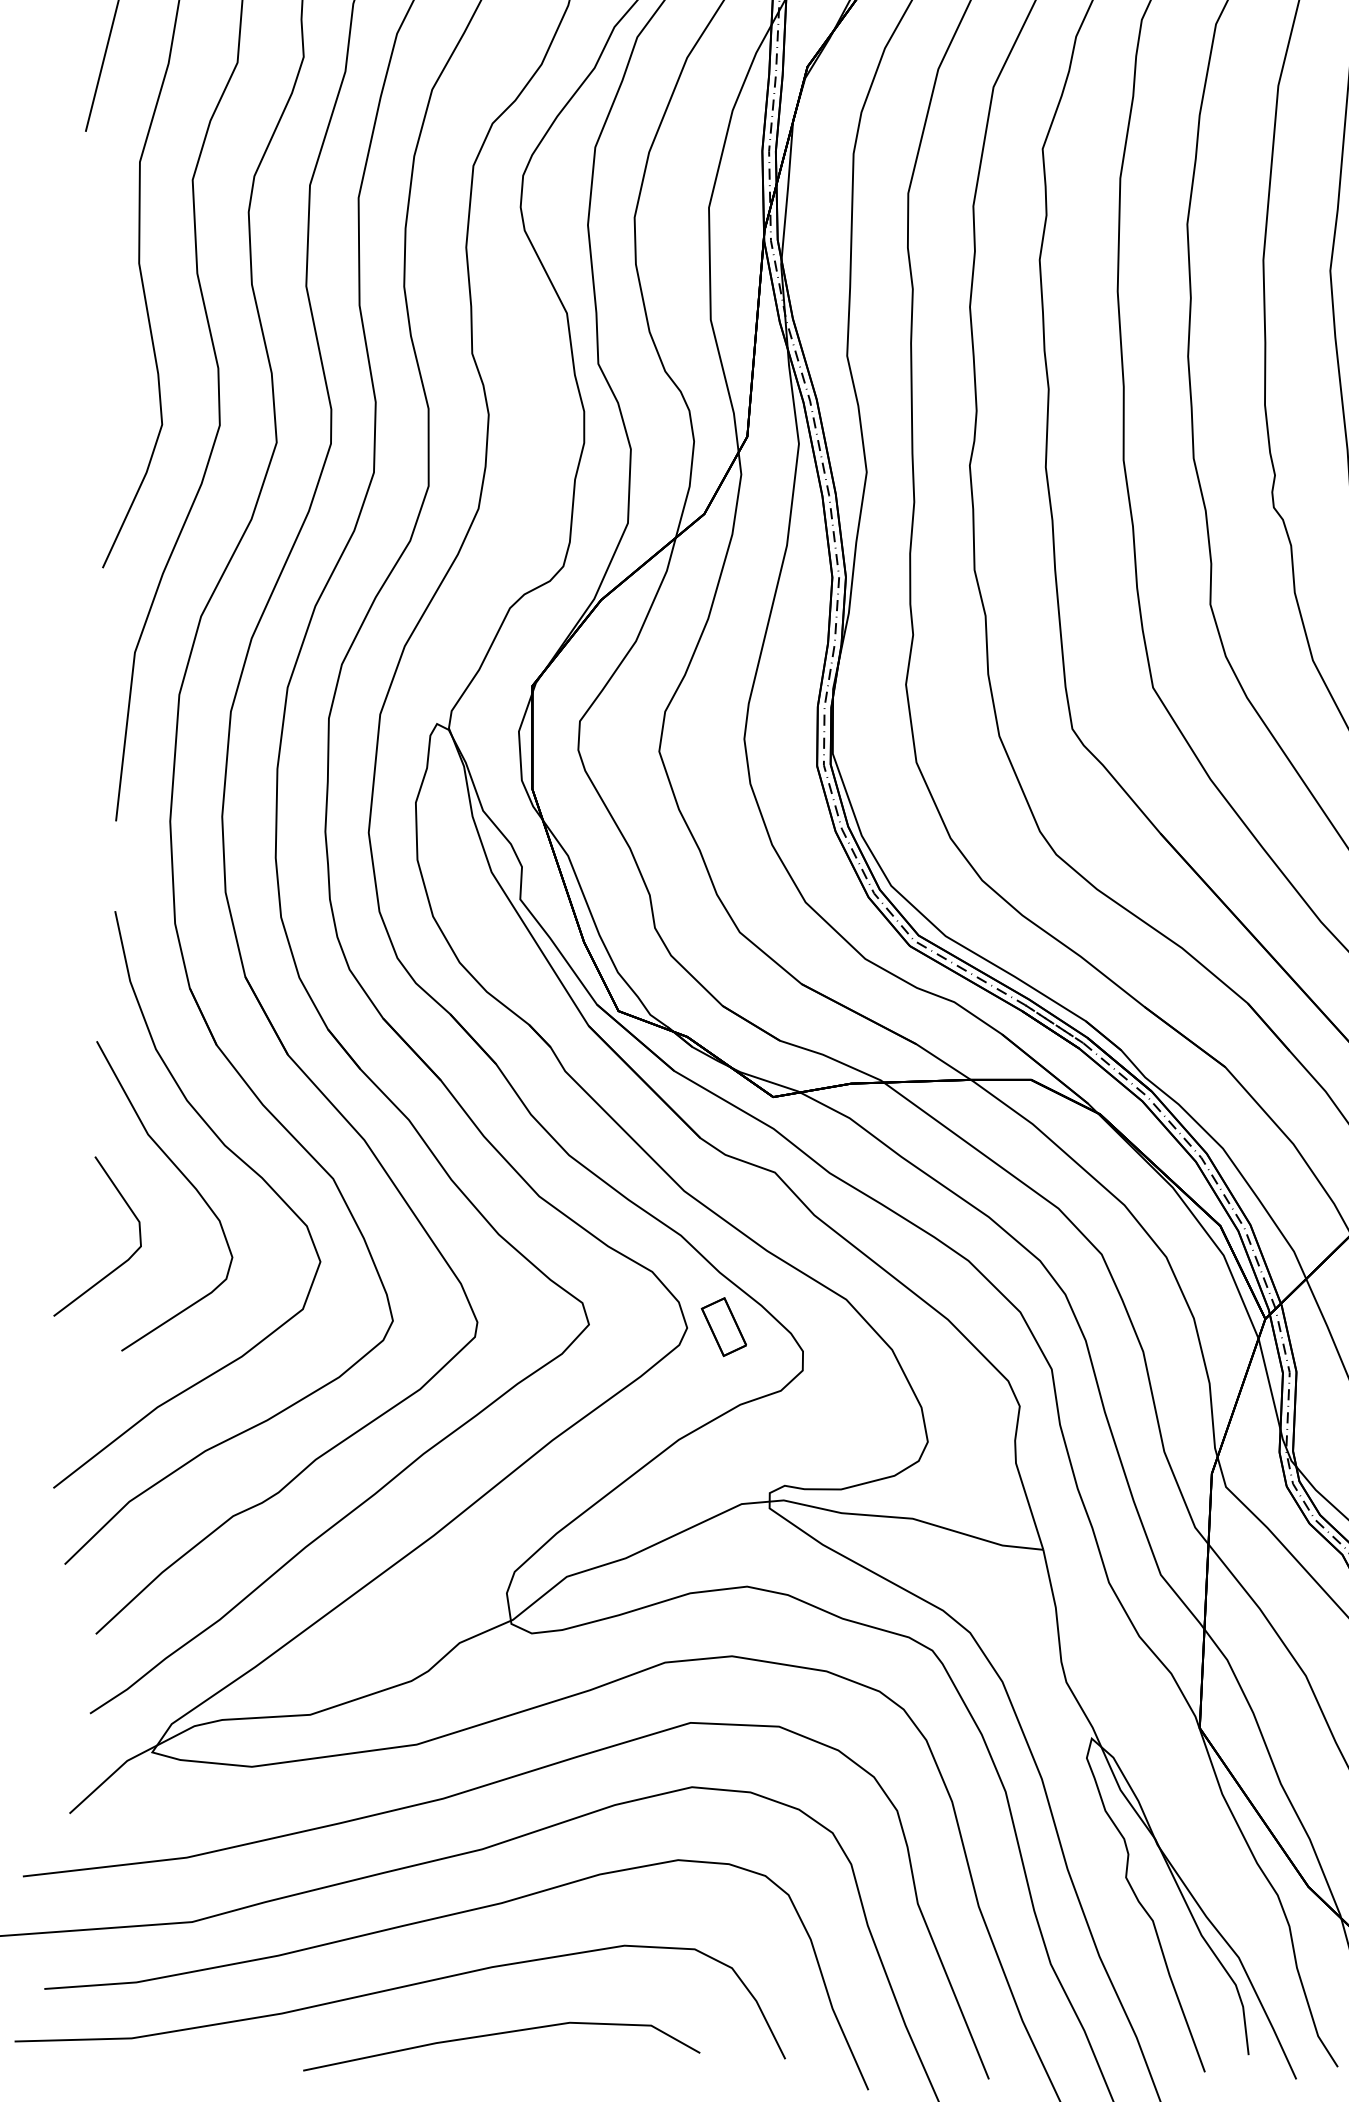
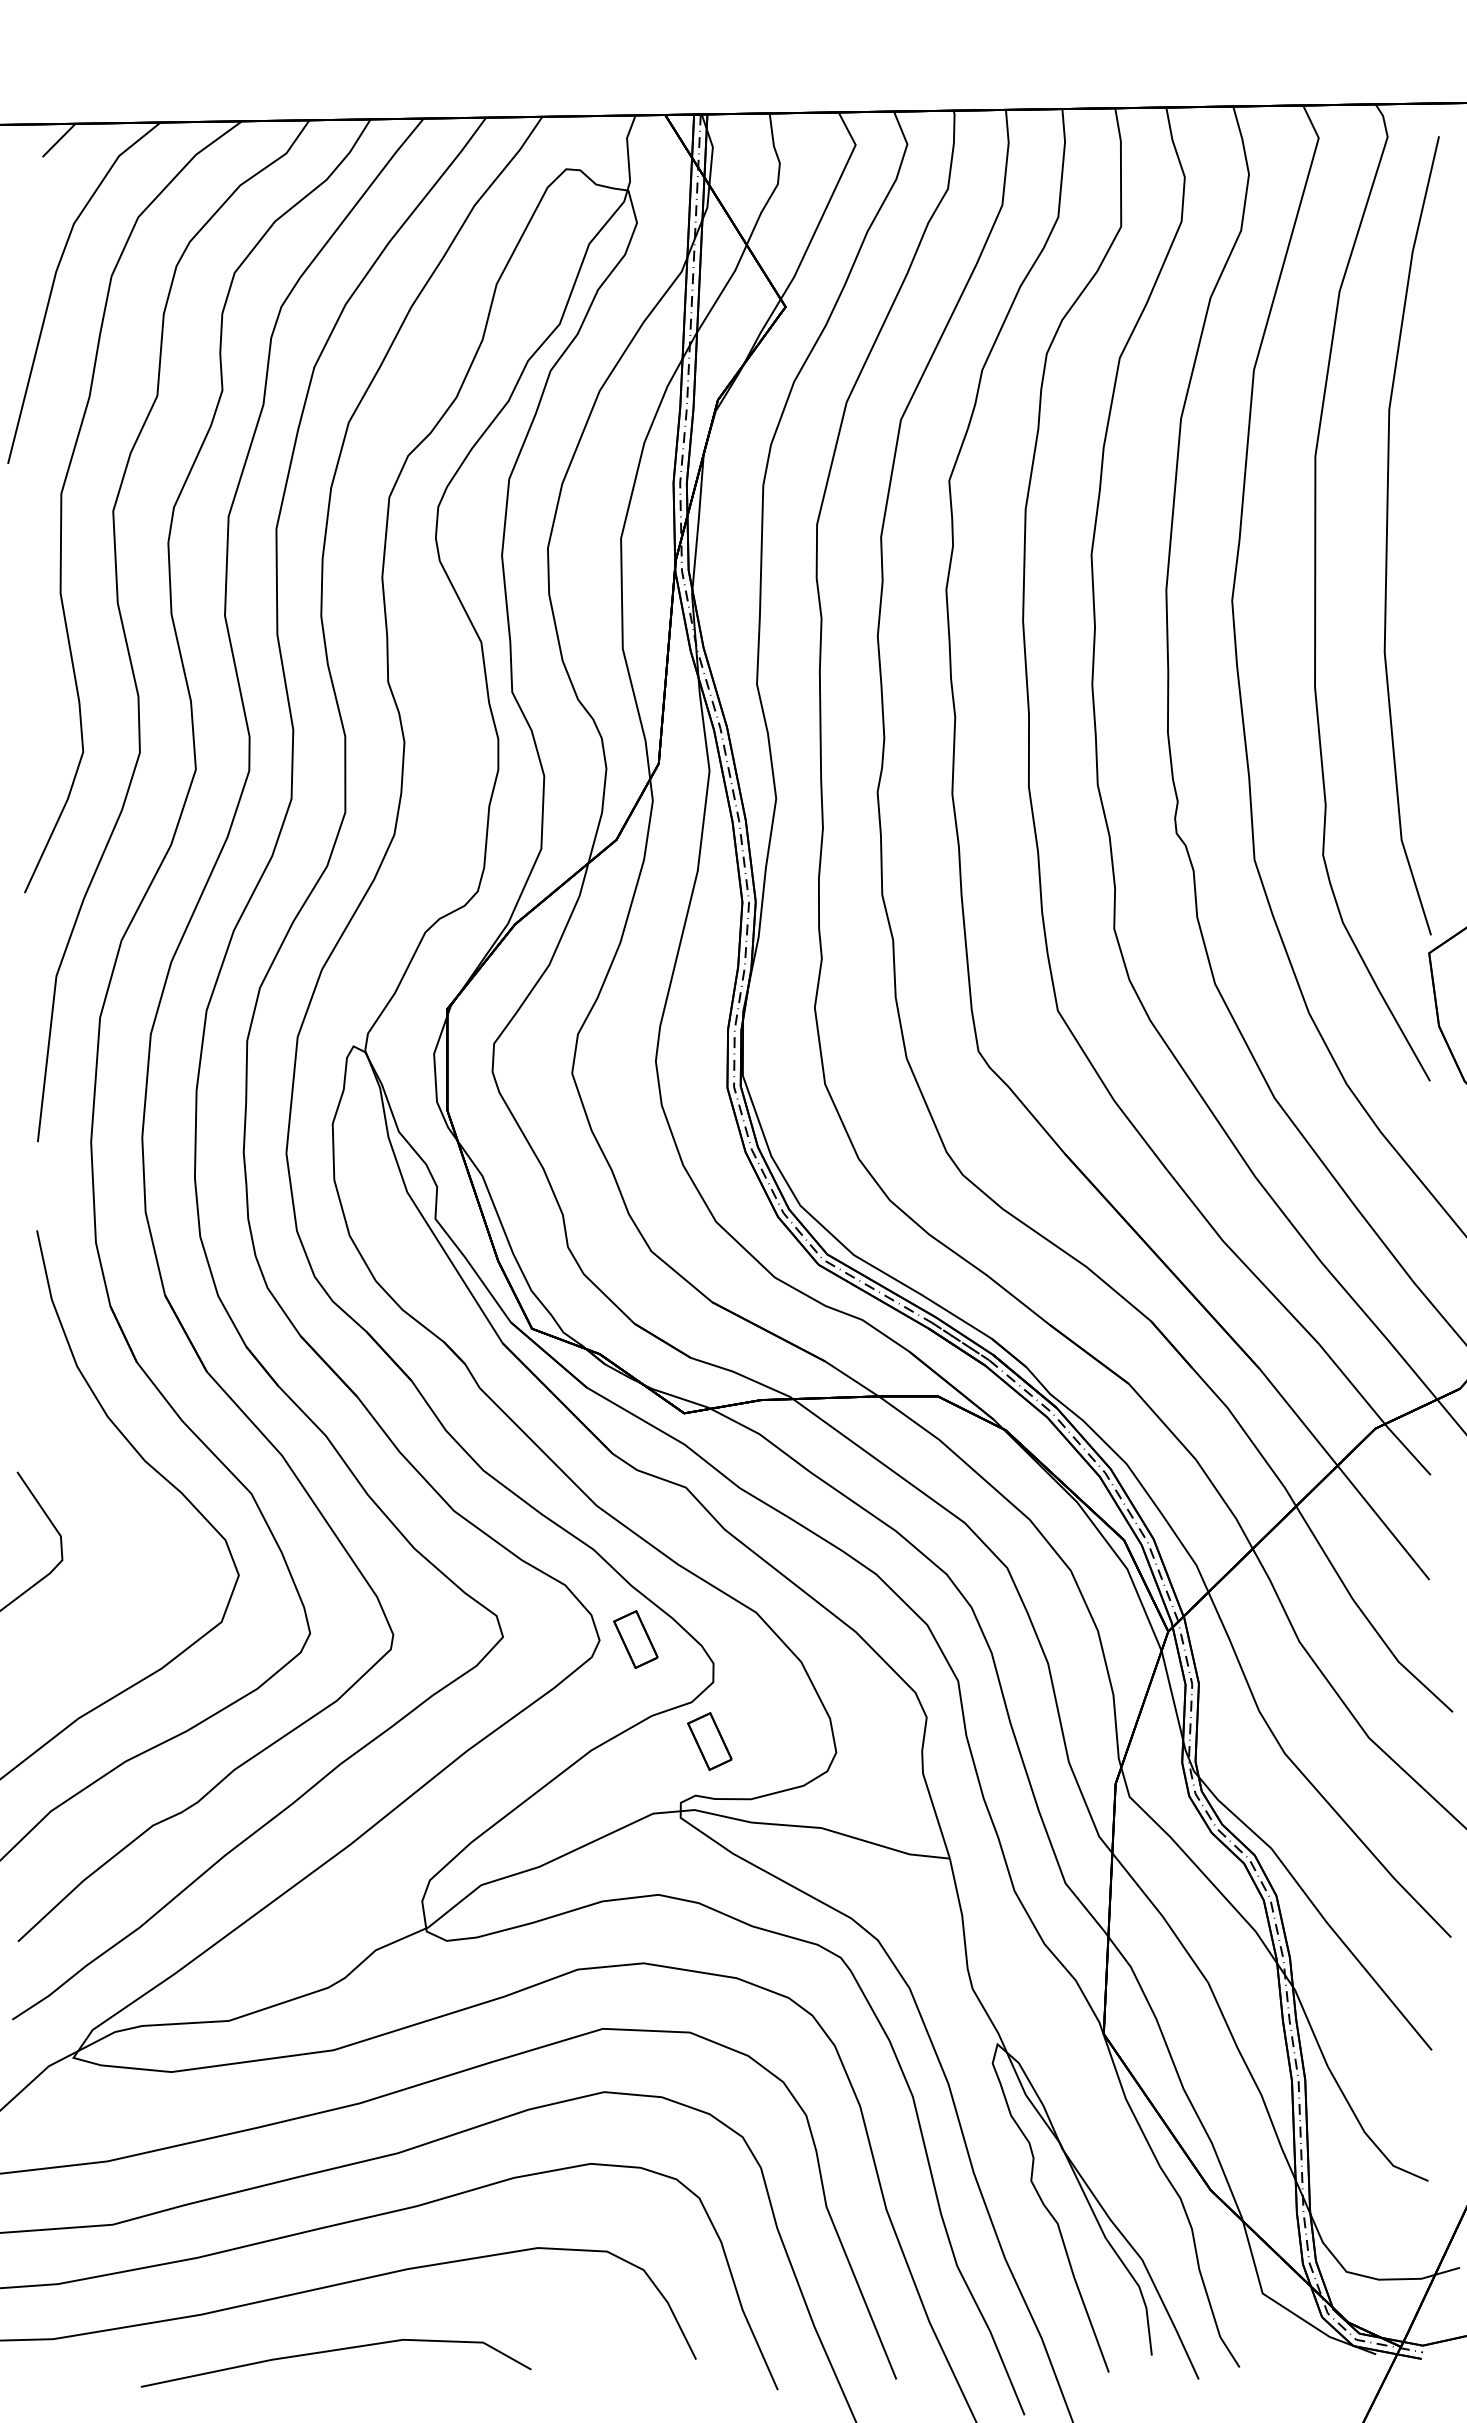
curve: (183, 1176) -> (104, 1491), removed
part: (798, 1430) -> (709, 1741), added
line: (500, 2034) -> (334, 2351), moved

